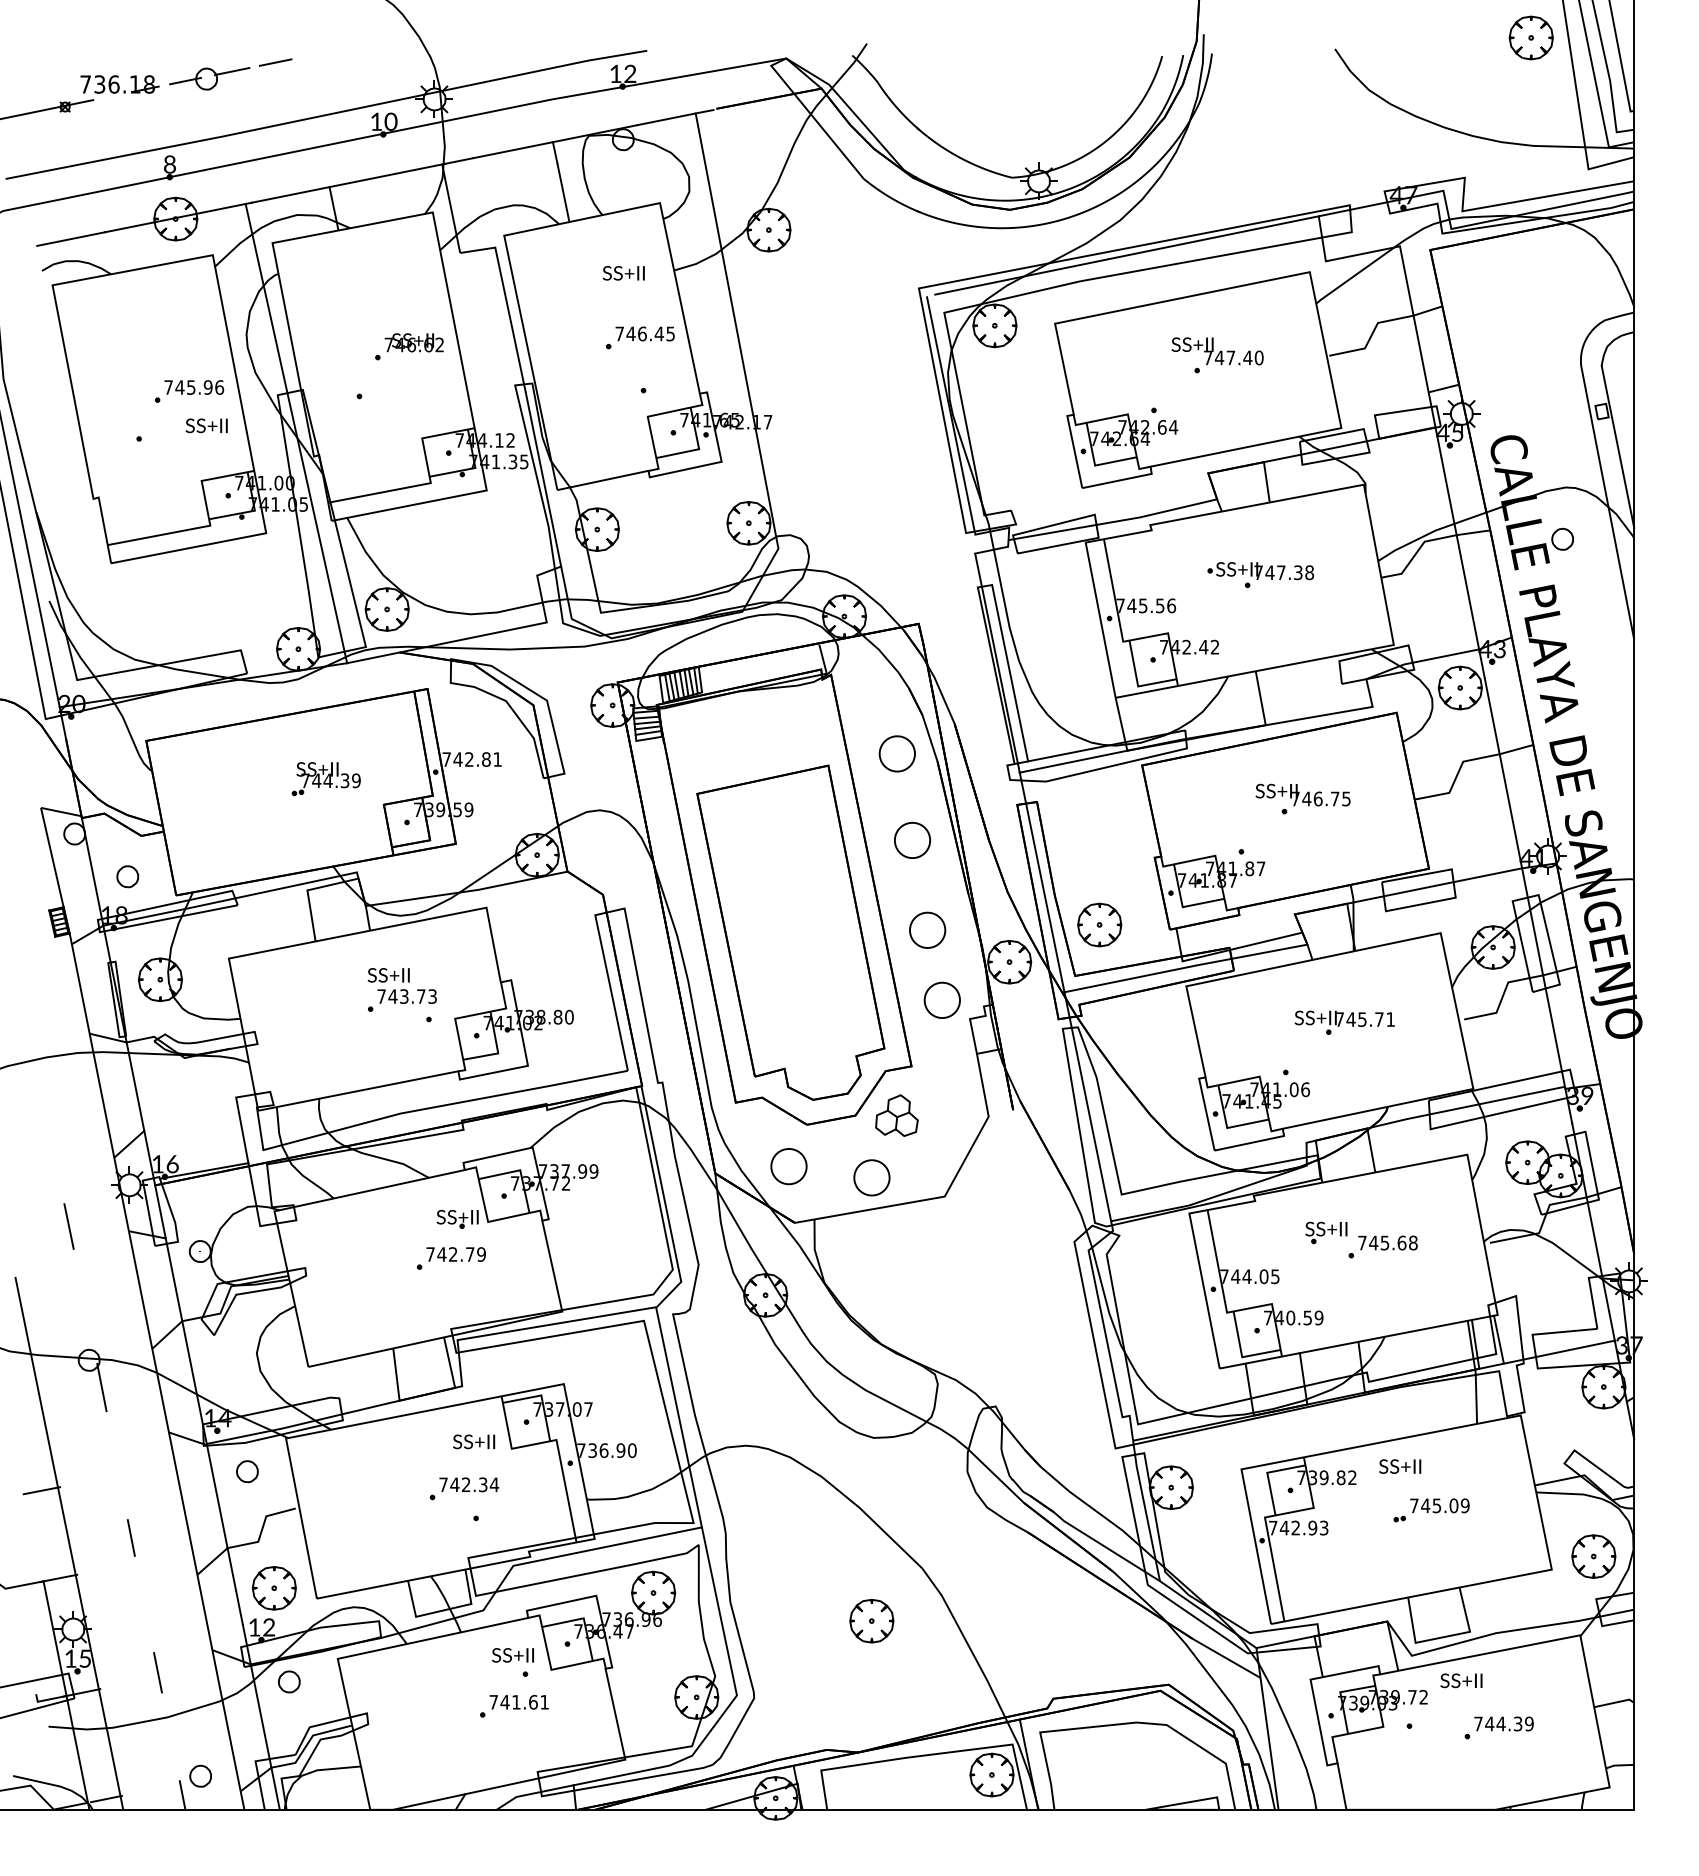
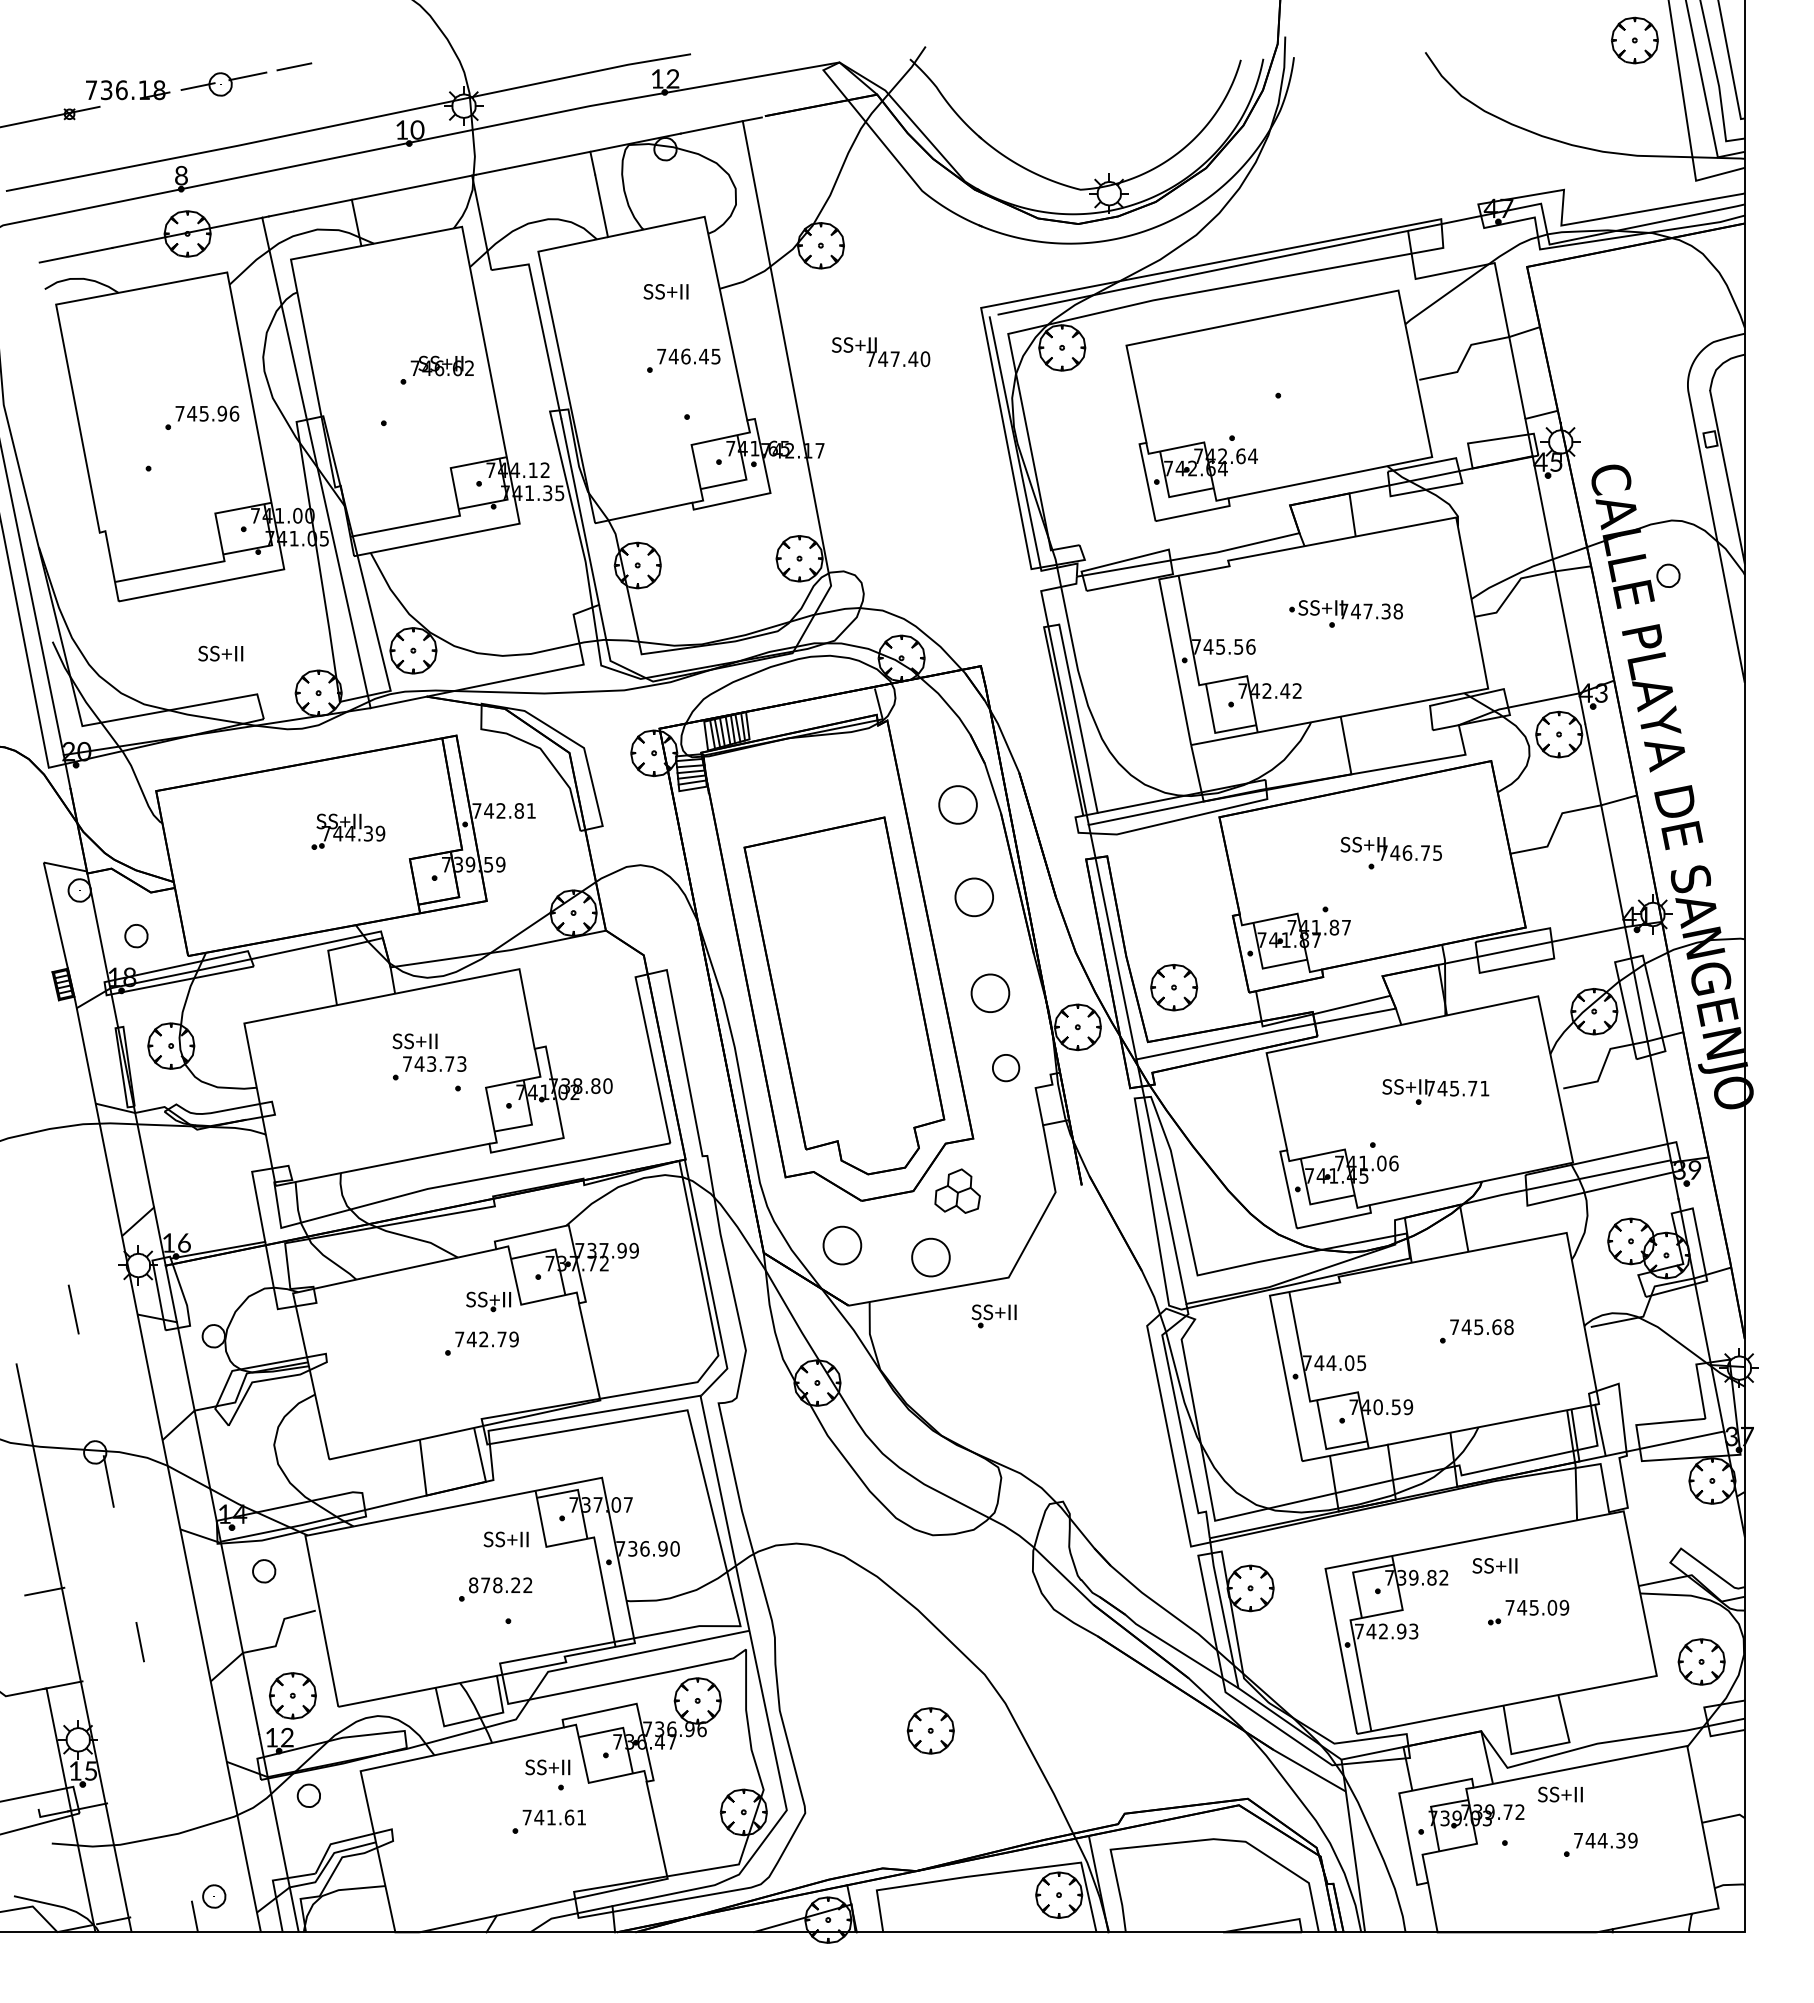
text: (1218, 351) -> (881, 352), moved
text: (206, 425) -> (220, 653), moved
part: (941, 999) -> (1005, 1067), size x0.7
part: (1325, 1233) -> (993, 1316), moved
text: (468, 1484) -> (500, 1585), 742.34 -> 878.22
line: (157, 1672) -> (168, 1785), removed

